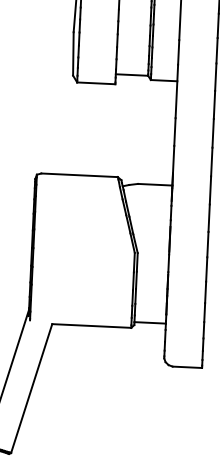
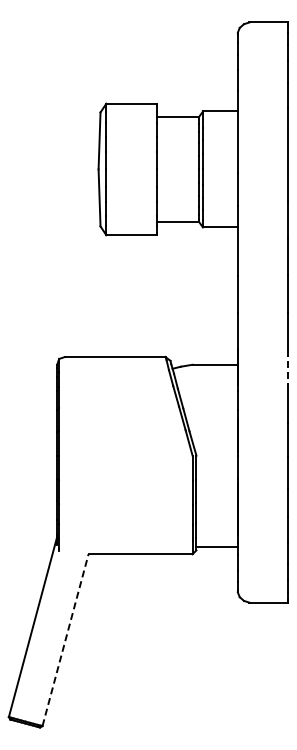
line: (210, 190) -> (288, 369), solid -> dashed
line: (31, 388) -> (65, 640), solid -> dashed

